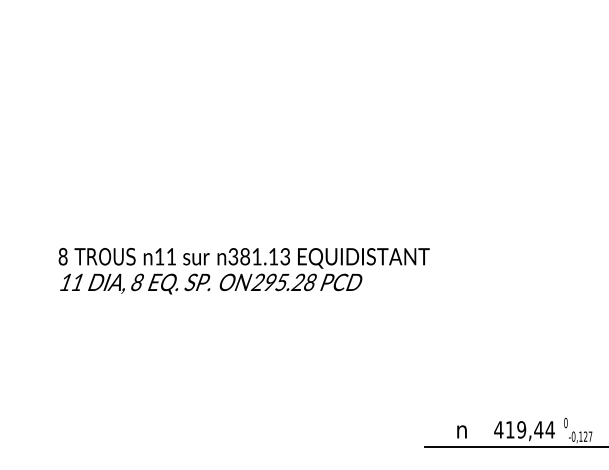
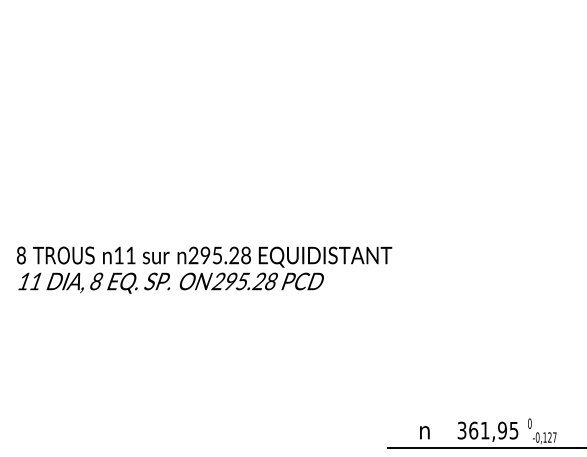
text: (259, 256) -> (219, 255), 381.13 -> 295.28
text: (524, 429) -> (488, 430), 419,44 -> 361,95

